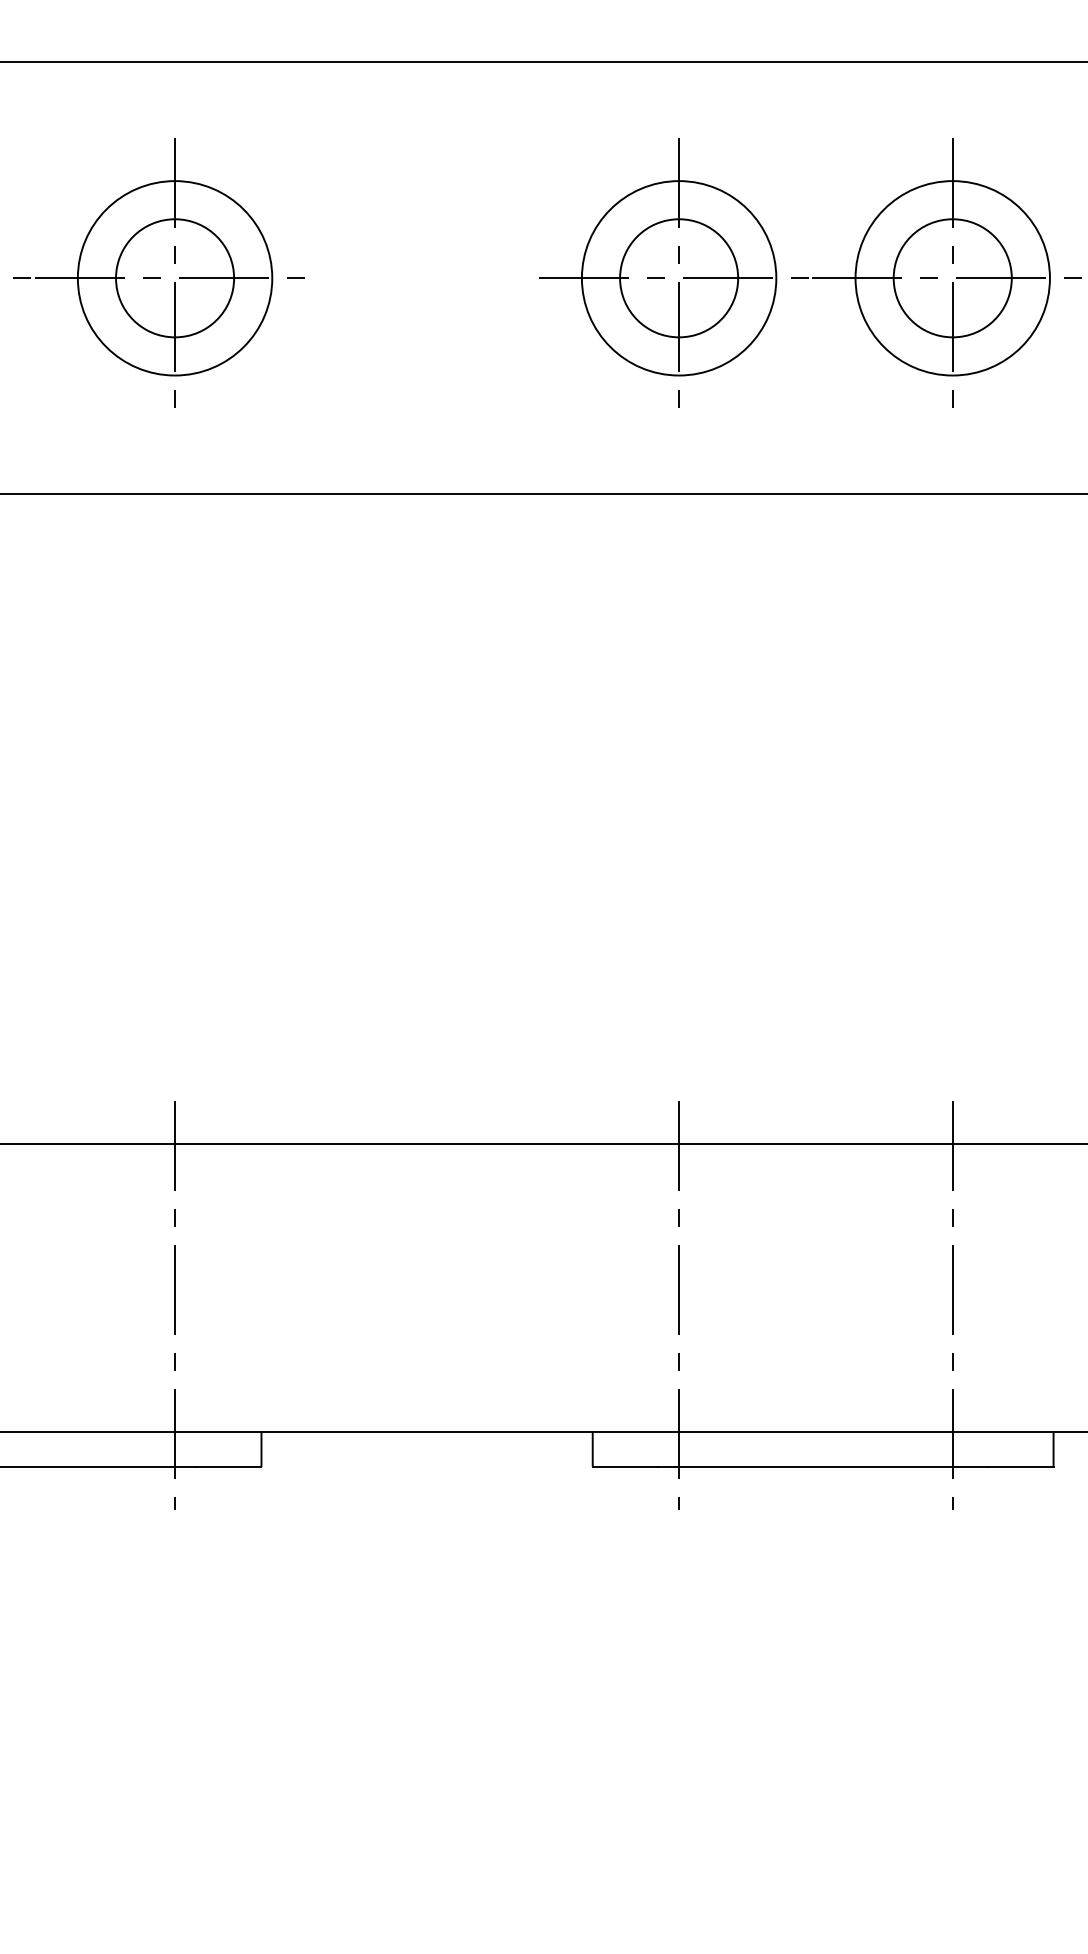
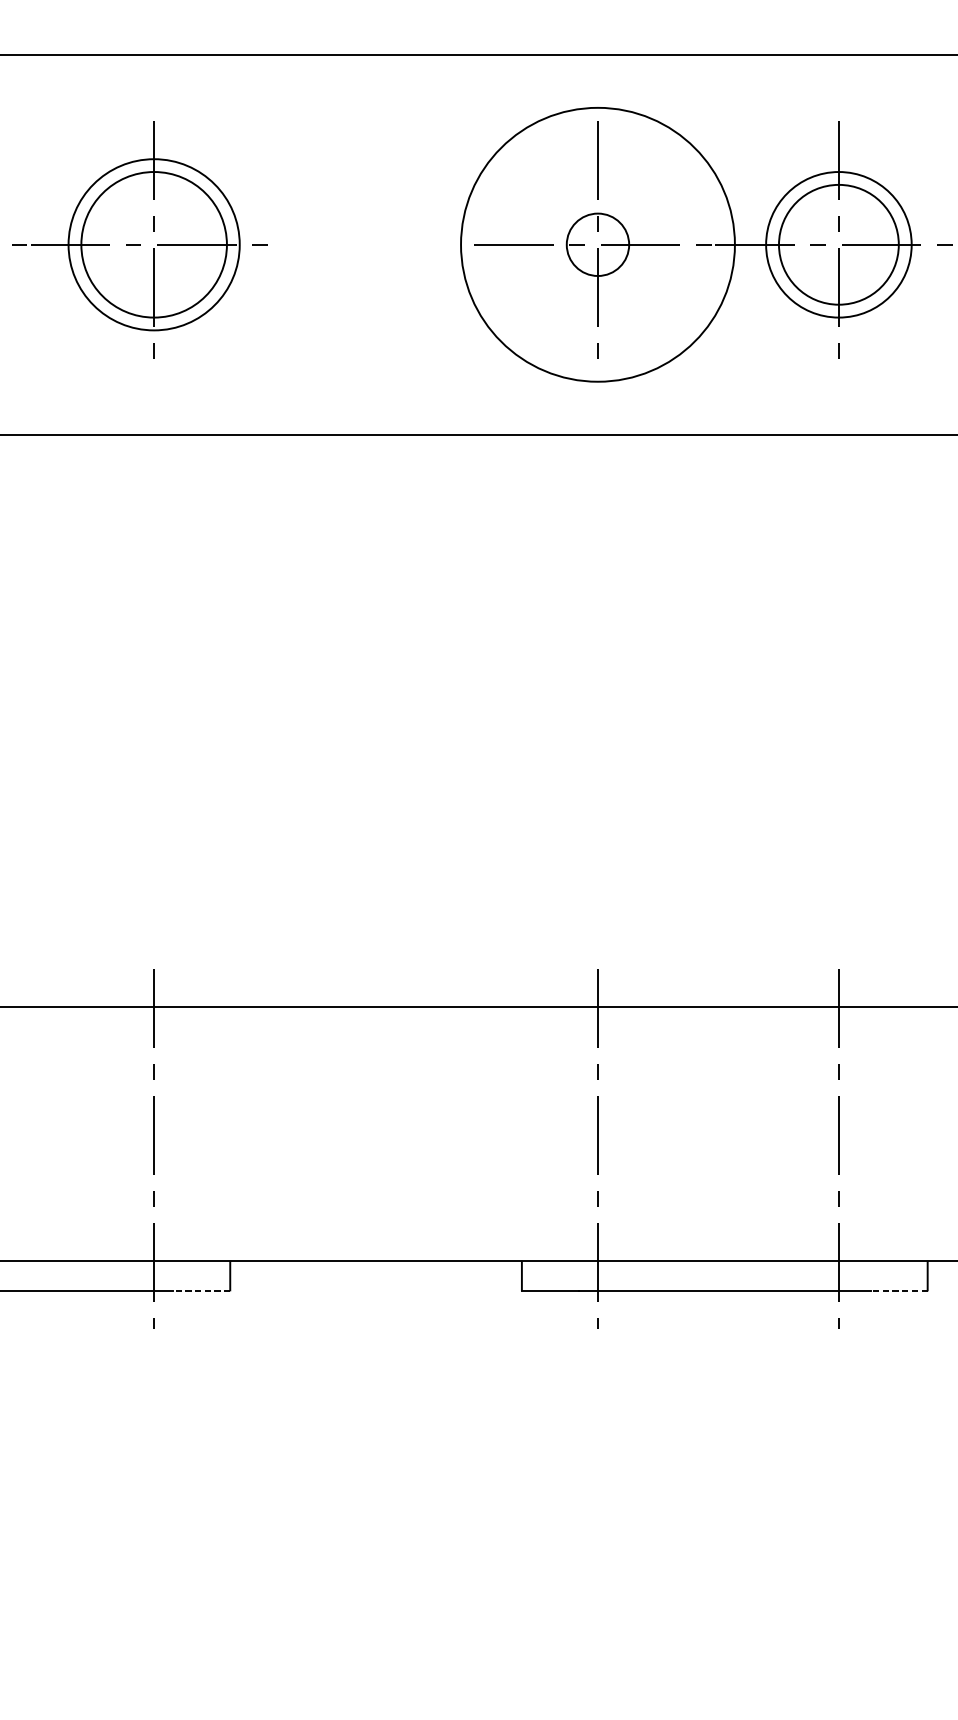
circle: (175, 278) -> (154, 244), size x1.4
circle: (678, 278) -> (597, 244), size x1.6
circle: (679, 278) -> (598, 244), size x0.6
circle: (952, 278) -> (838, 244), size x0.7
circle: (952, 278) -> (838, 244), size x1.4
line: (228, 1466) -> (201, 1291), solid -> dashed
line: (1020, 1466) -> (898, 1291), solid -> dashed

